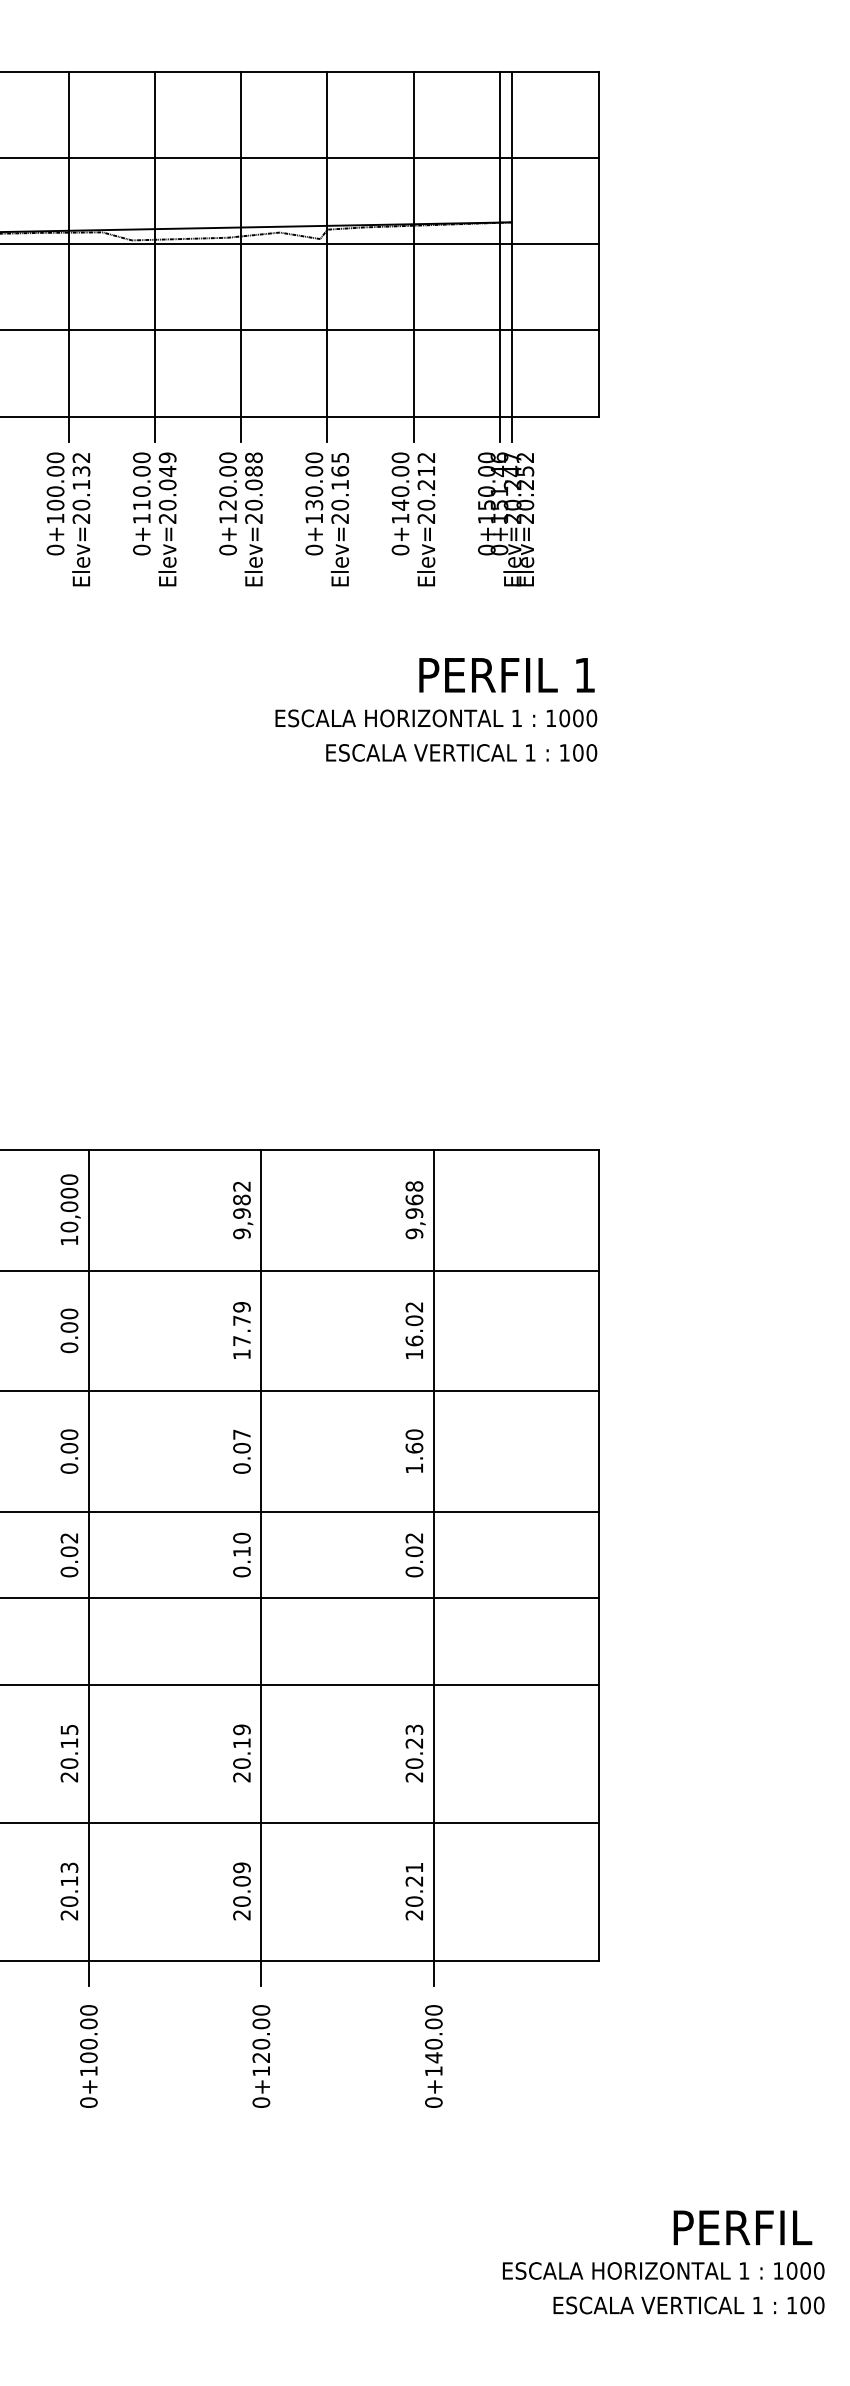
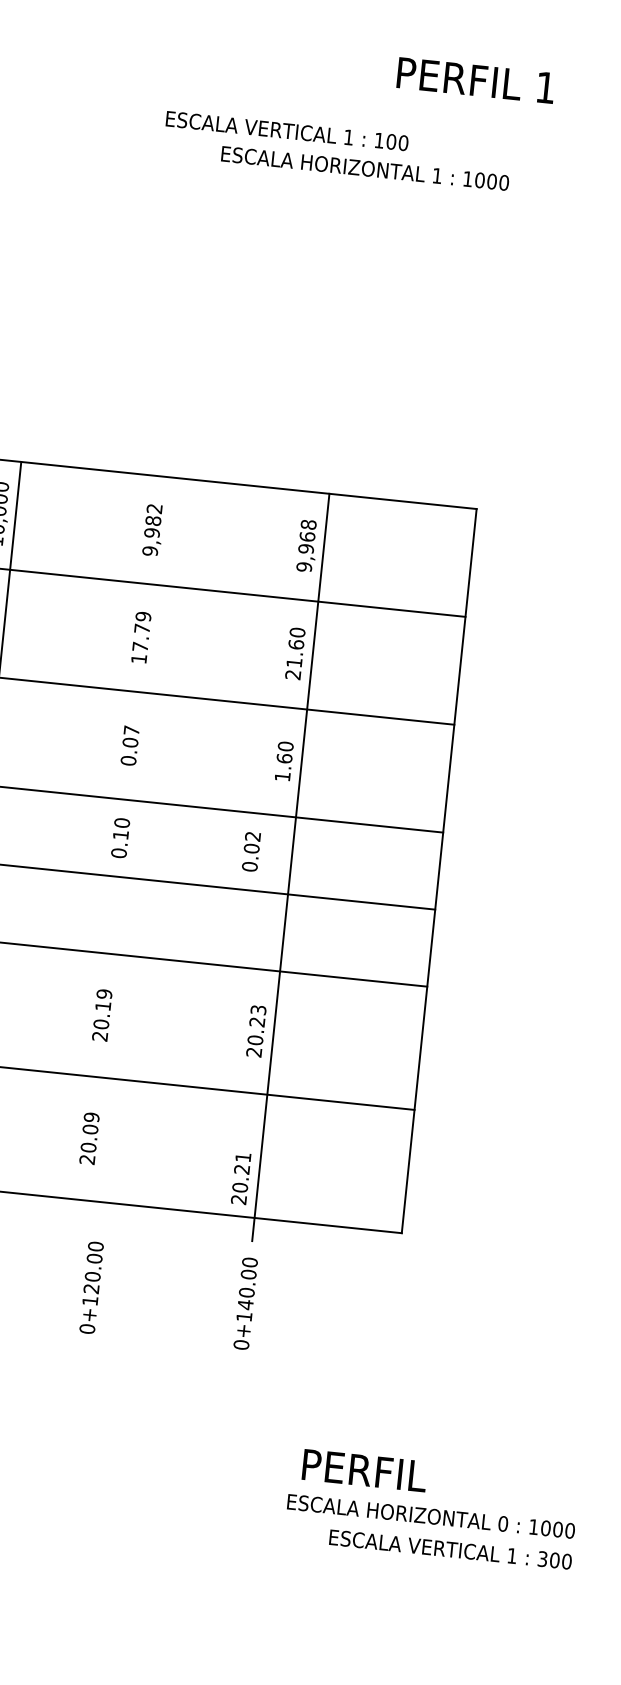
text: (506, 675) -> (475, 80), moved
text: (436, 718) -> (365, 168), moved
text: (461, 752) -> (287, 130), moved
text: (414, 1330) -> (295, 653), 16.02 -> 21.60
text: (414, 1555) -> (251, 852), moved
line: (261, 1567) -> (136, 851), removed
text: (414, 1891) -> (241, 1178), moved
text: (742, 2227) -> (364, 1470), moved
text: (744, 2270) -> (503, 1523), 1 -> 0
text: (792, 2305) -> (543, 1559), 100 -> 300

